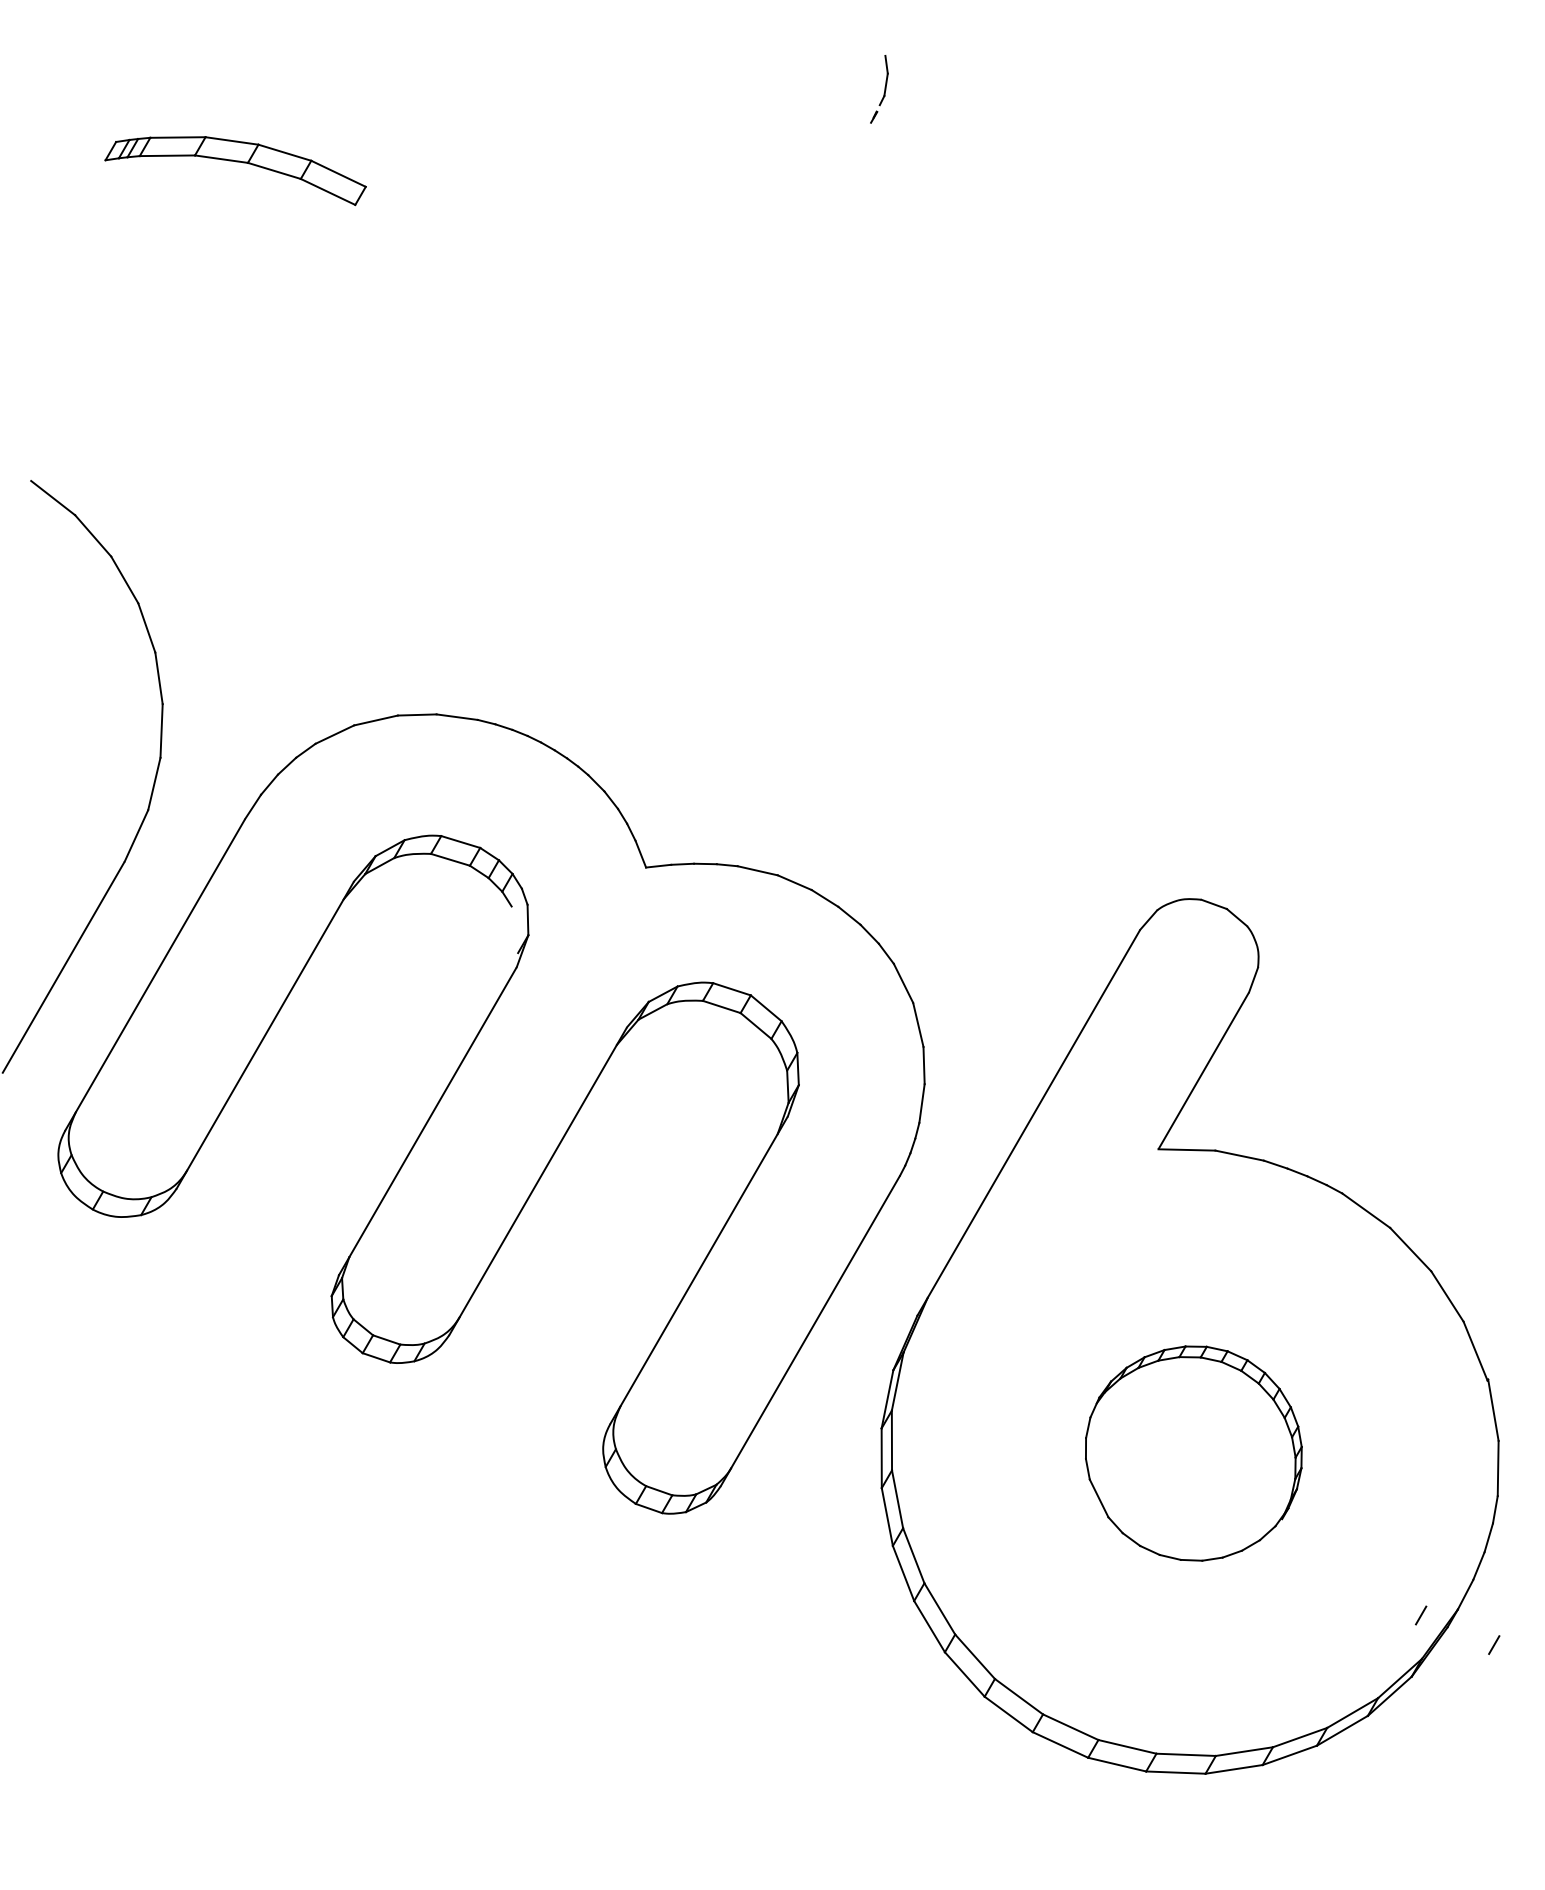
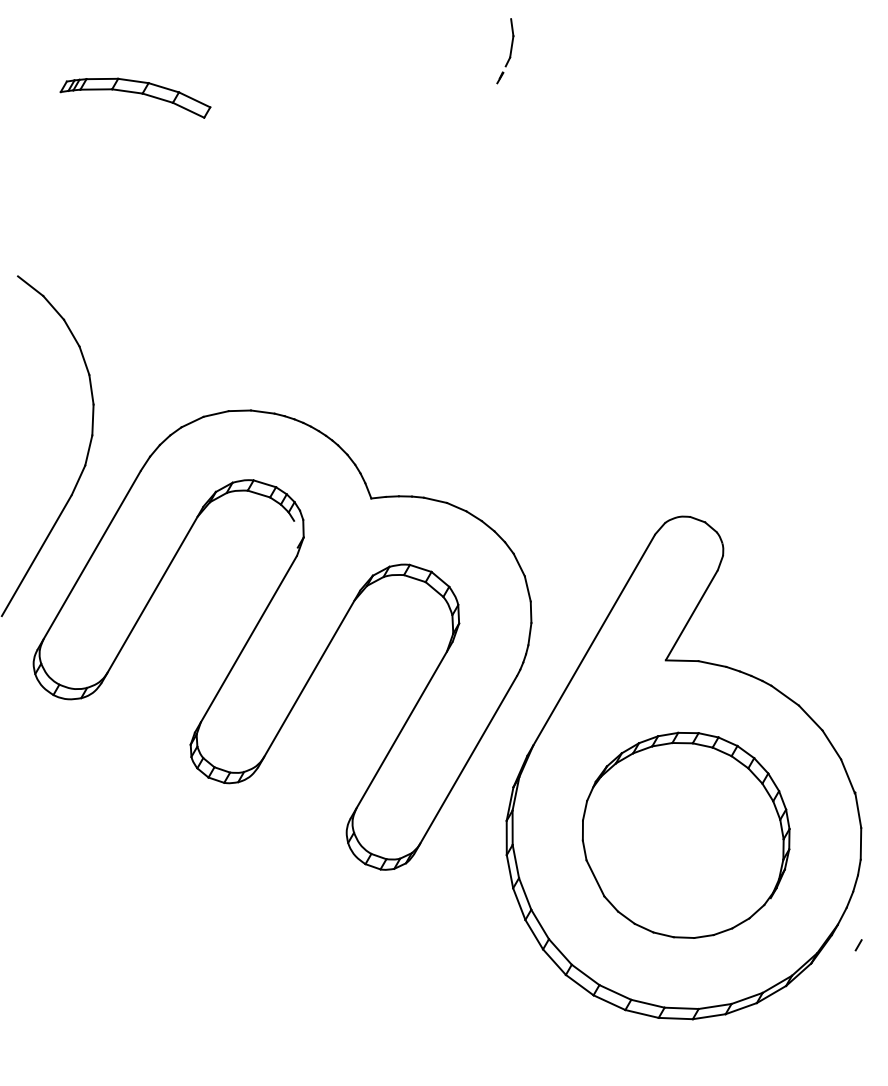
part: (879, 89) -> (505, 51), size x1.67
part: (1192, 1452) -> (685, 834), size x1.67
line: (1420, 1615) -> (816, 928), removed

